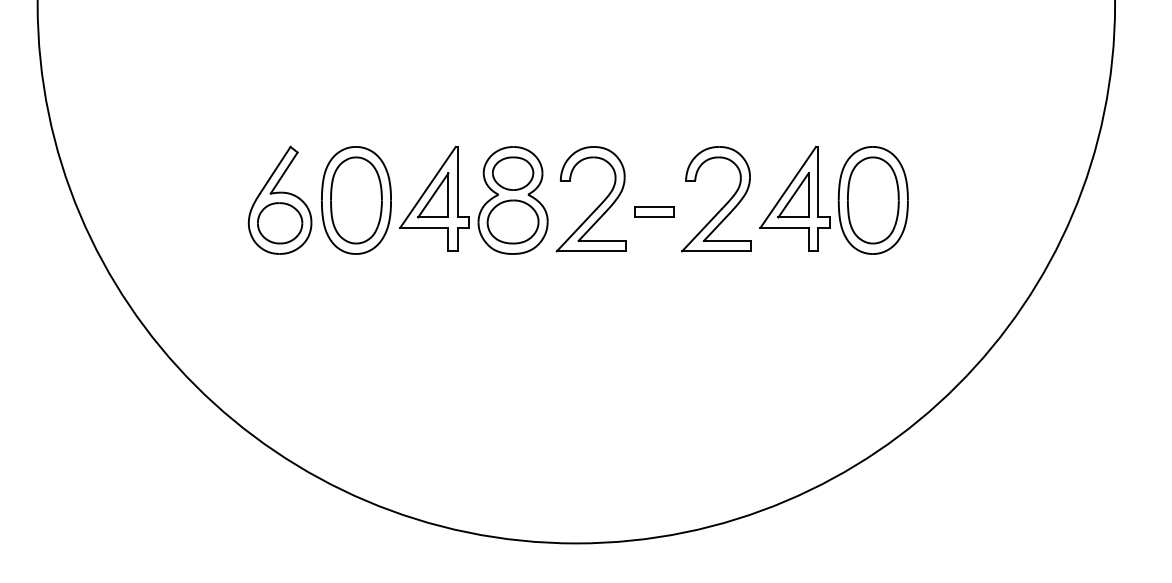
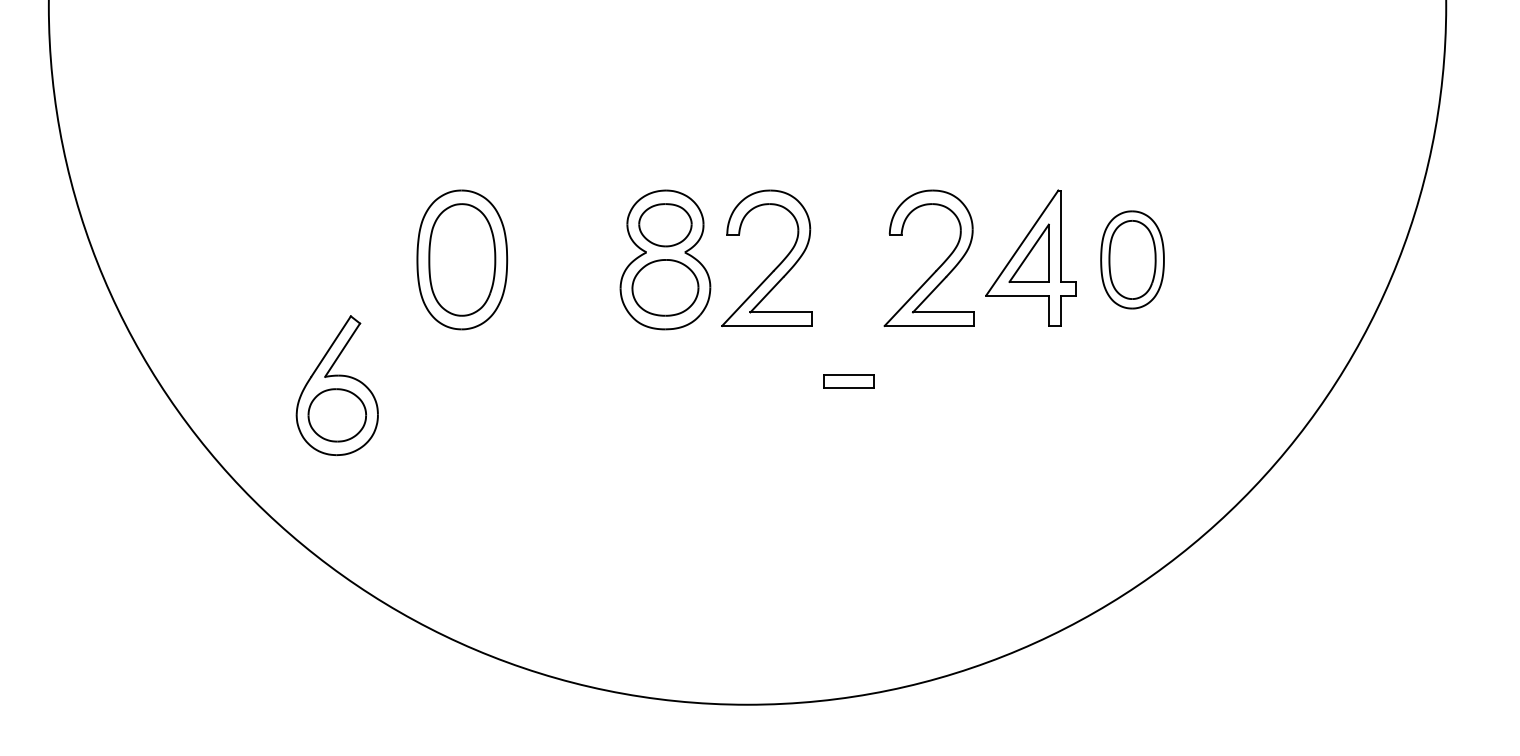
part: (434, 198) -> (563, 257), removed
part: (279, 199) -> (336, 384), moved
part: (872, 200) -> (1131, 259), size x0.7
part: (654, 211) -> (848, 380), moved

